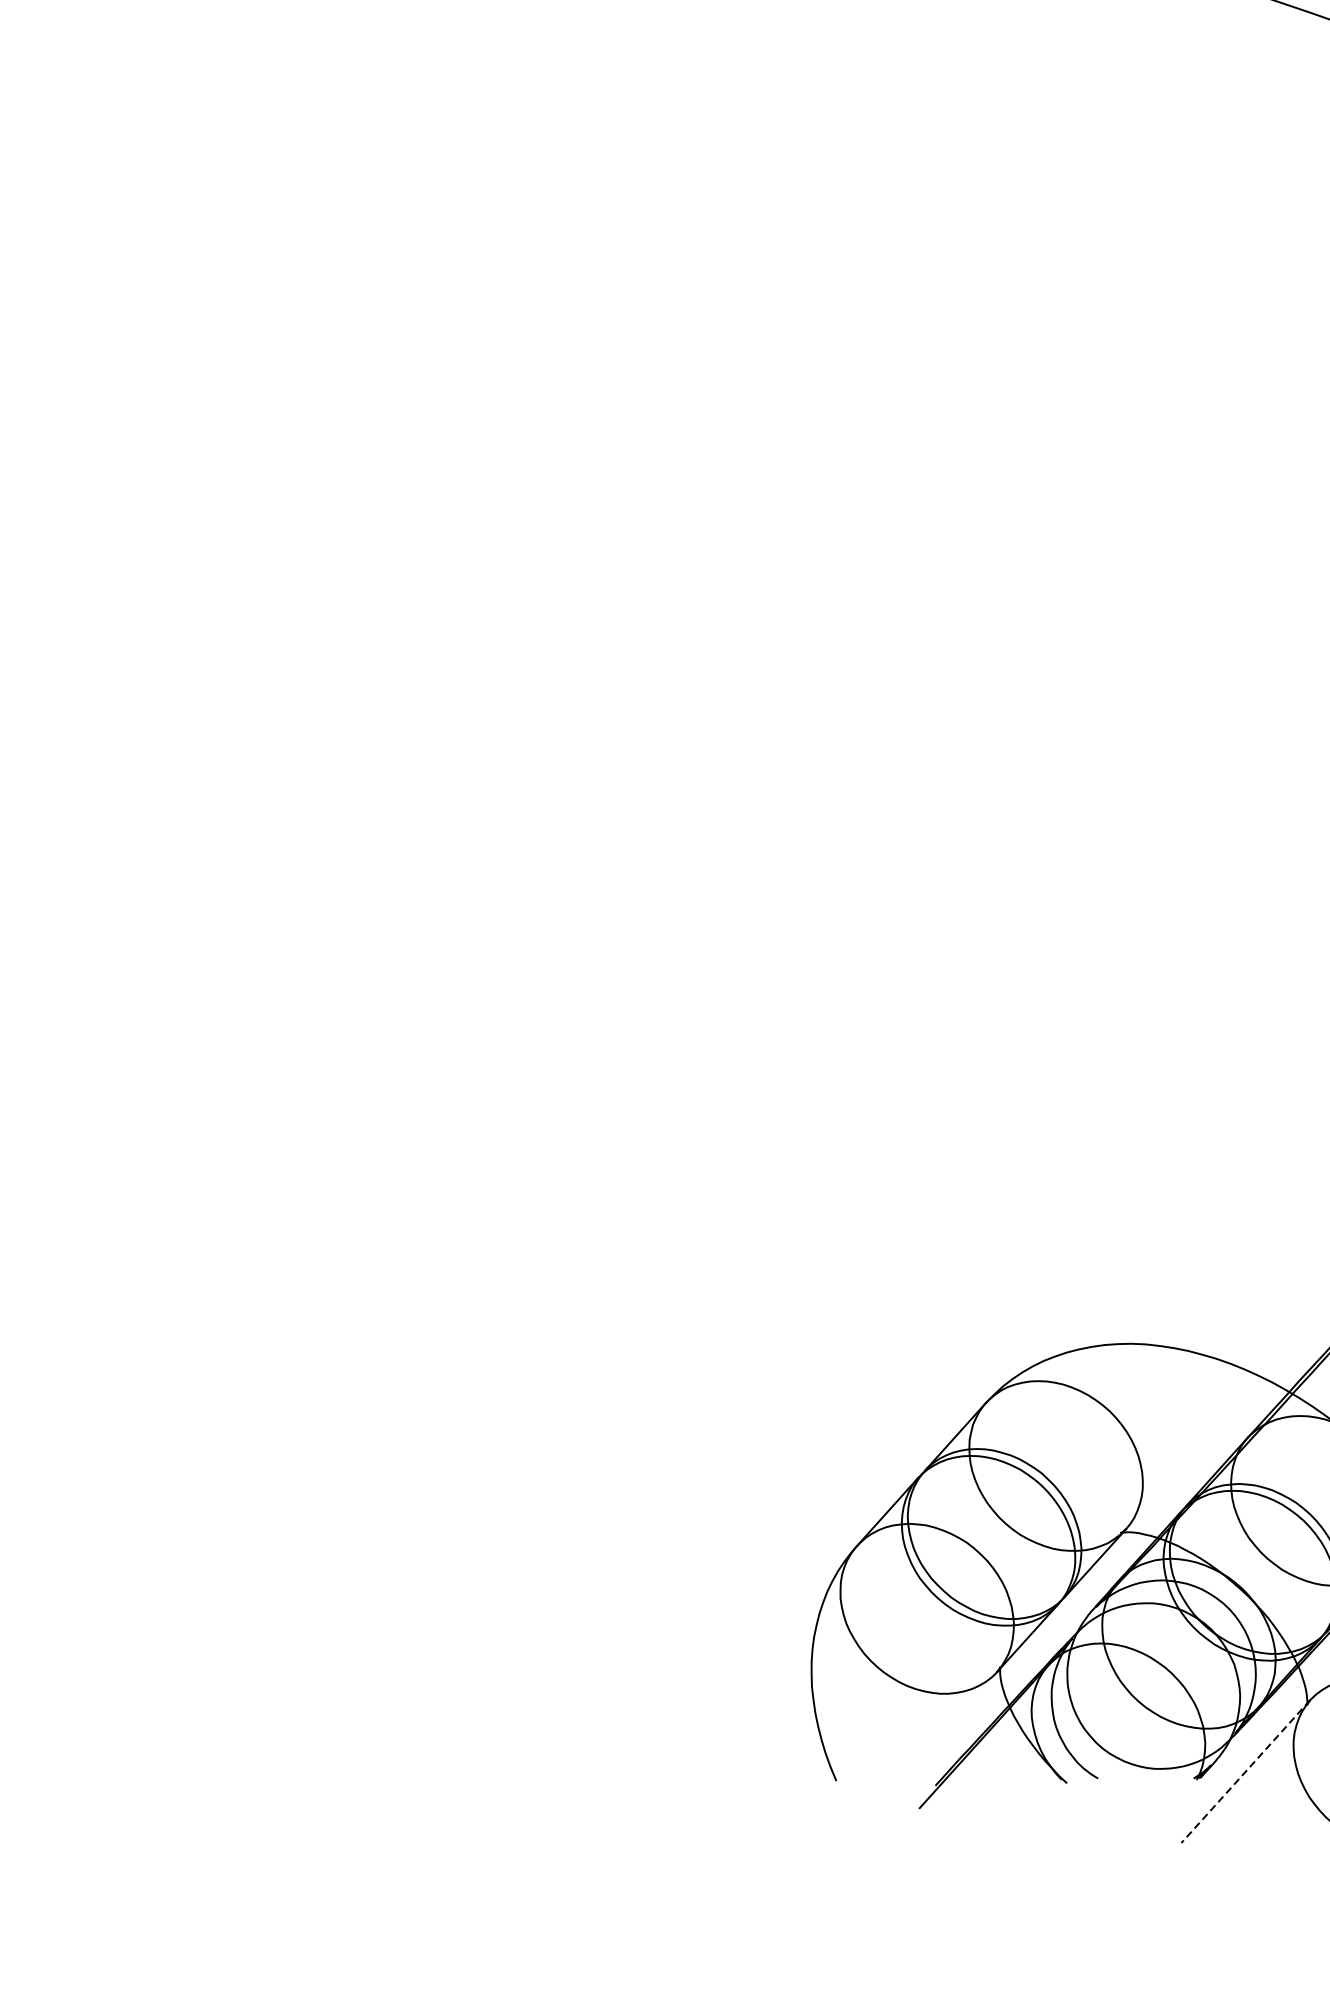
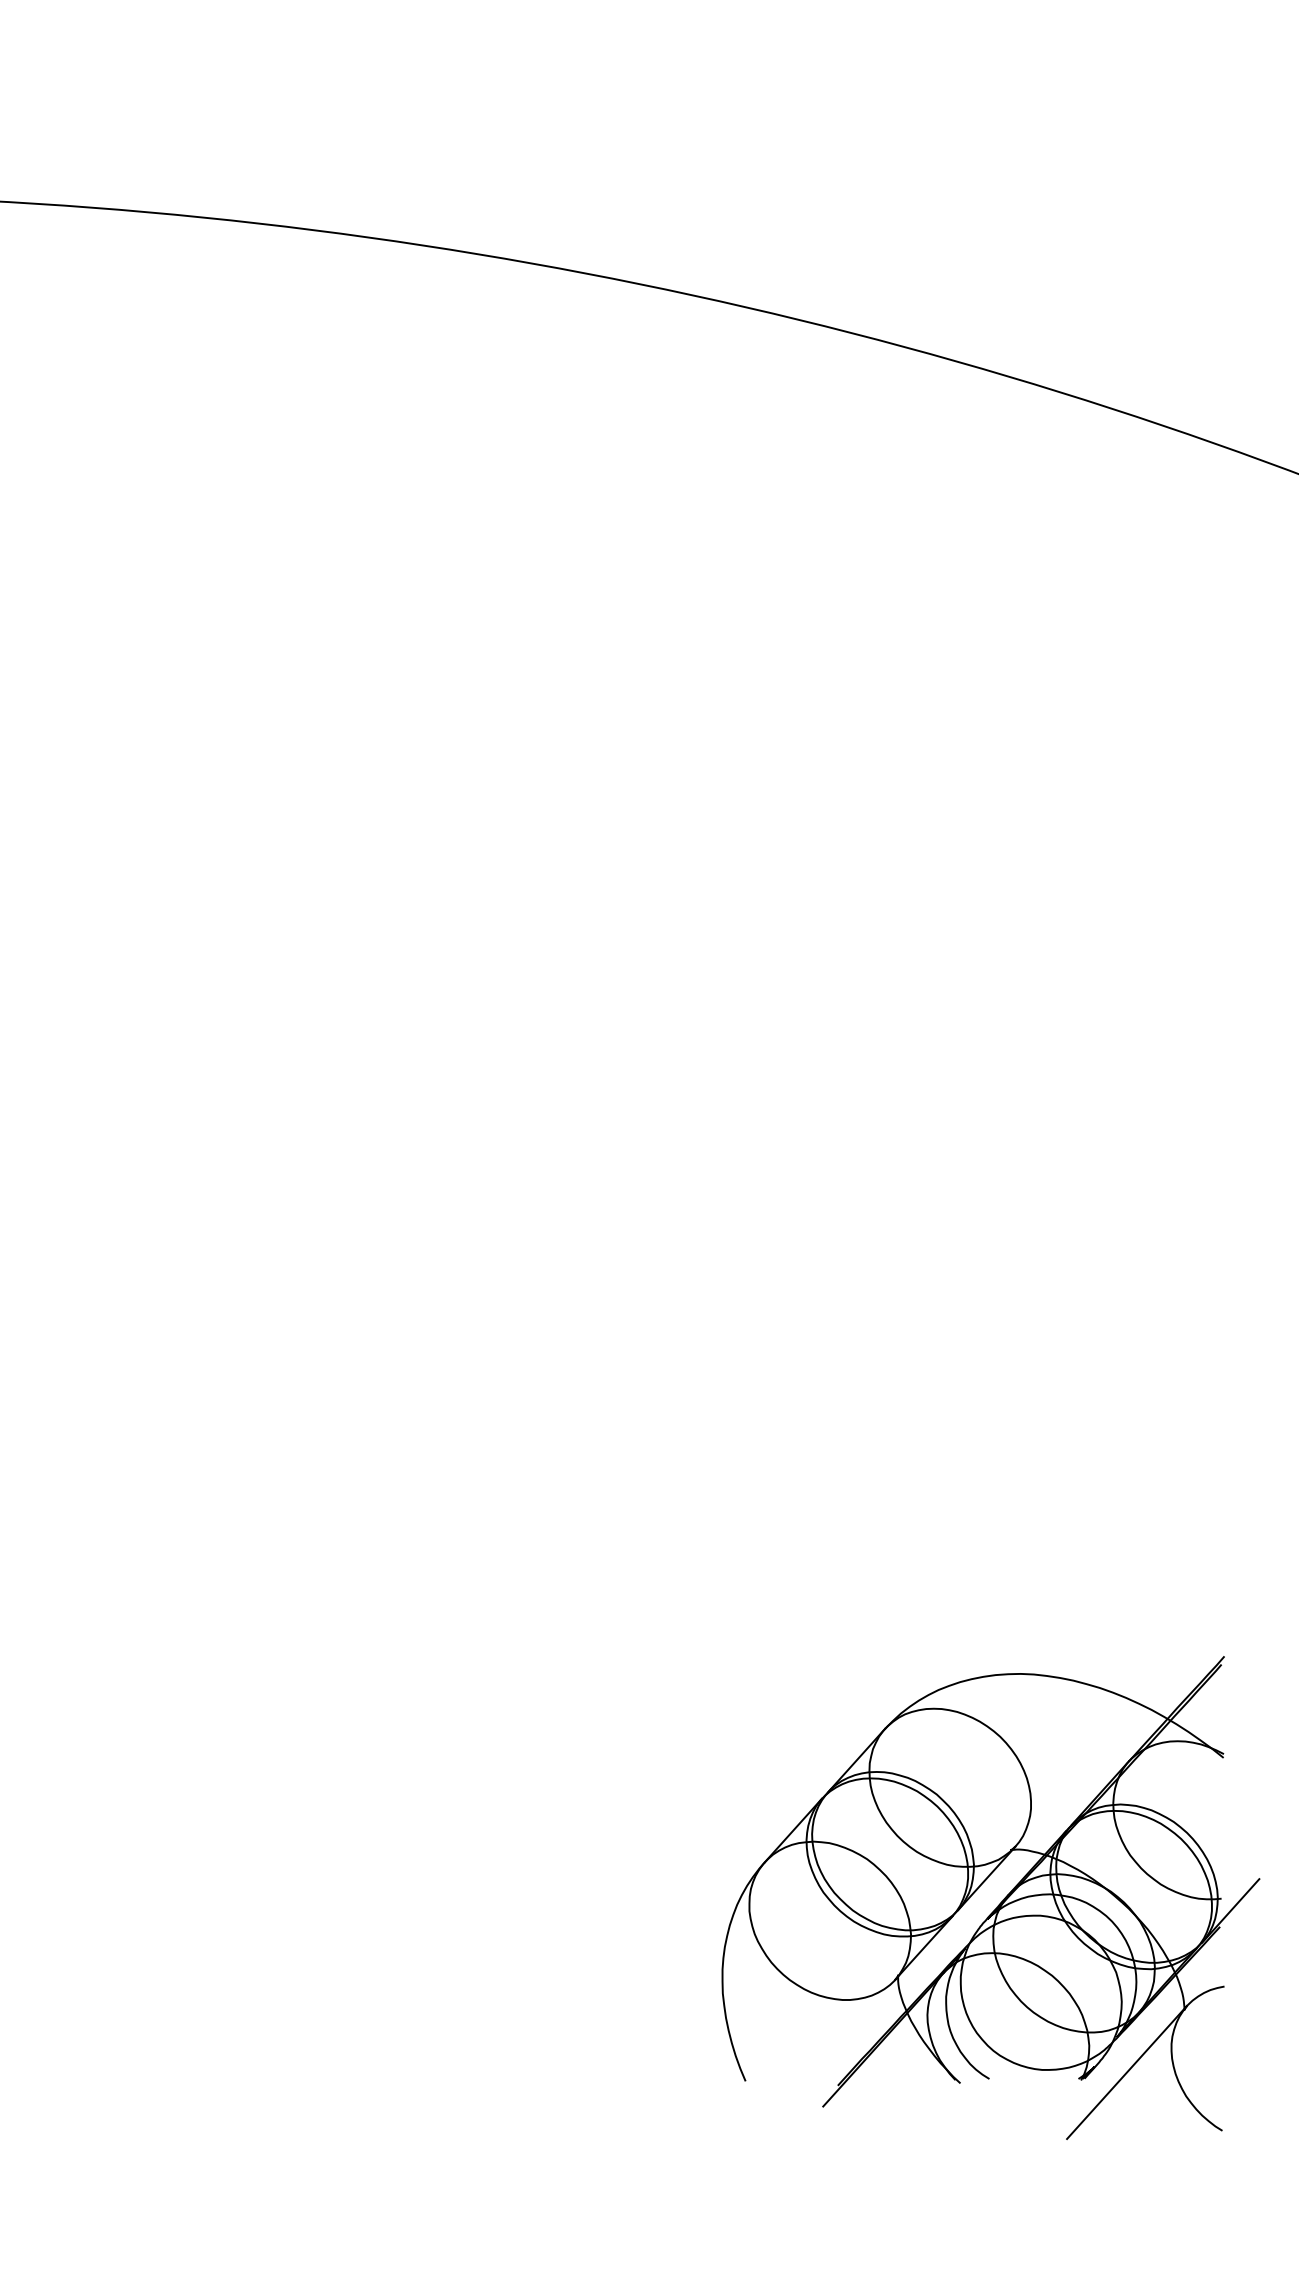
line: (1246, 1771) -> (1127, 2072), dashed -> solid

